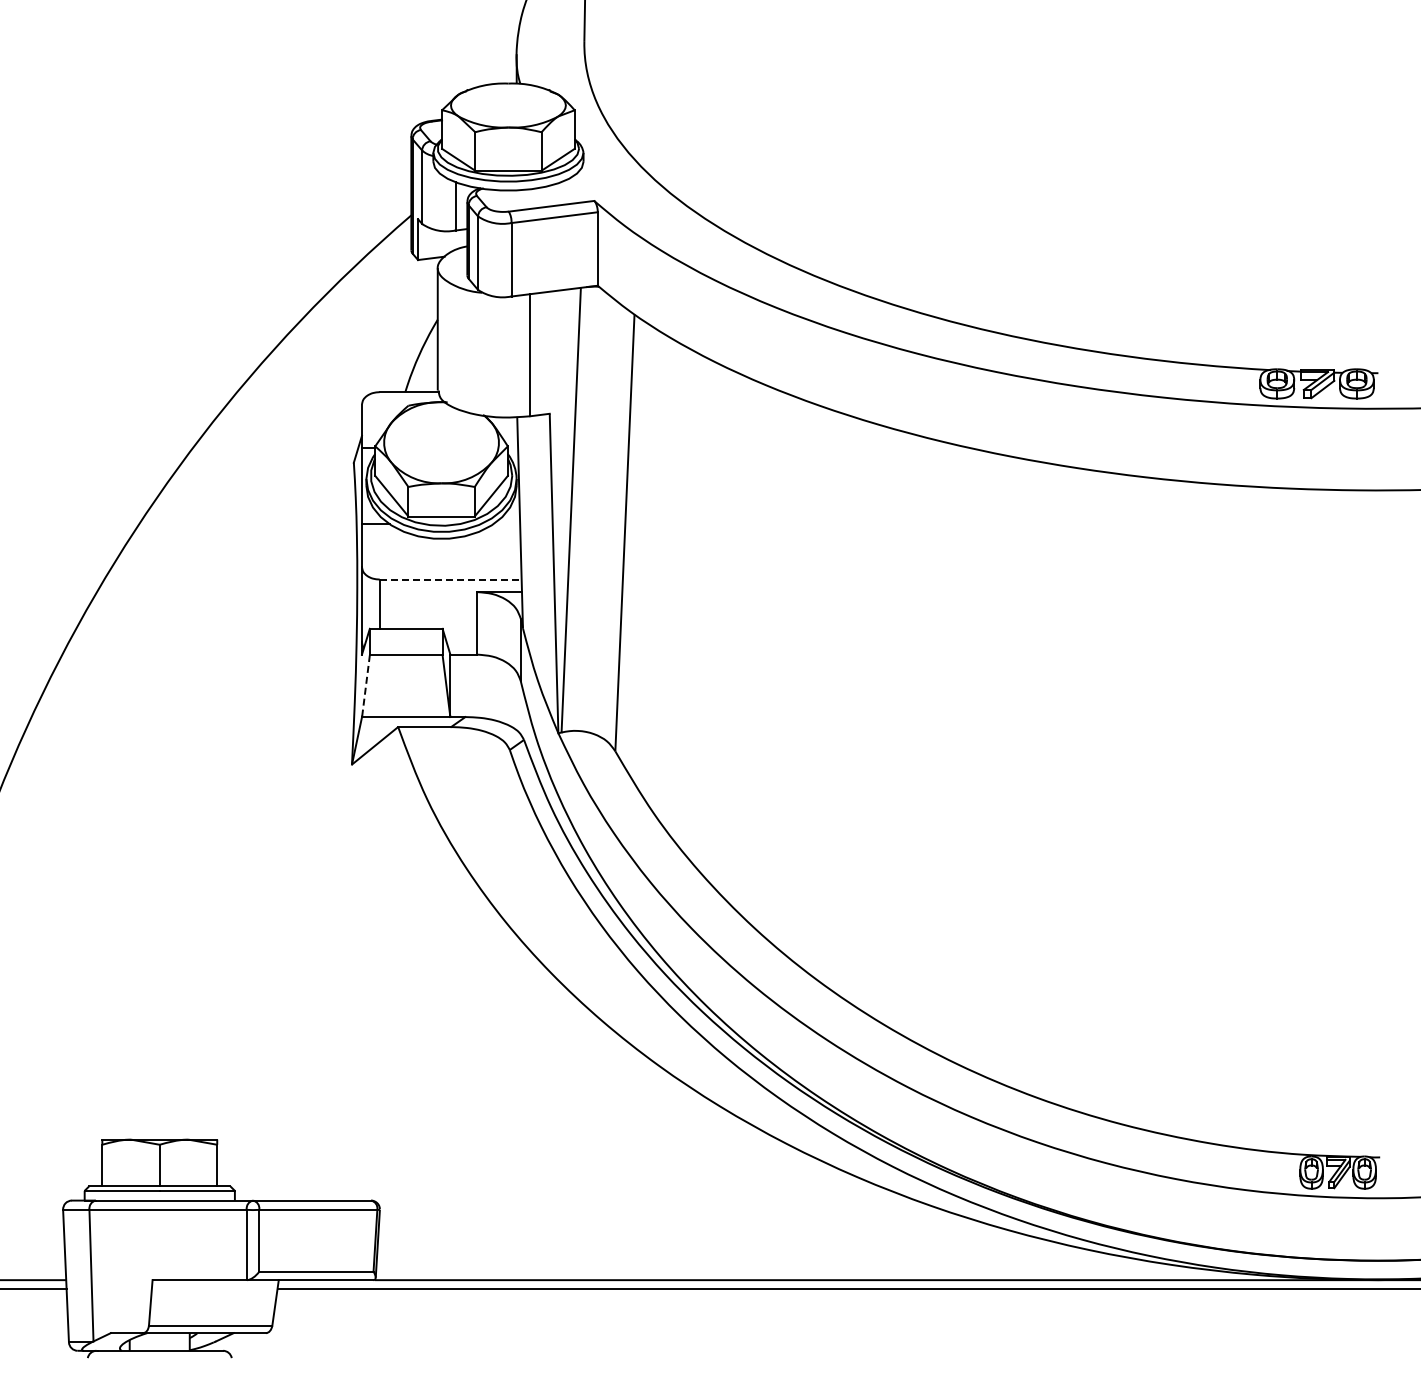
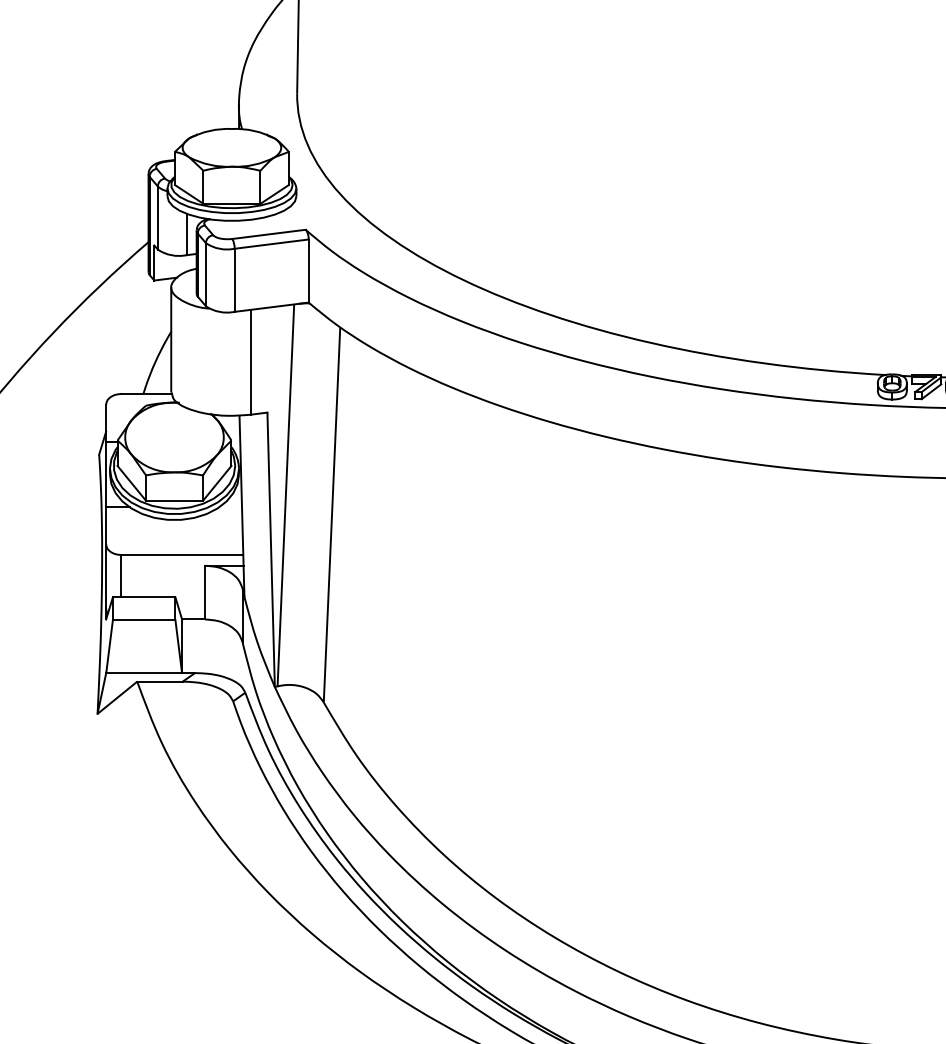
line: (450, 579) -> (182, 554), dashed -> solid
line: (366, 685) -> (110, 645), dashed -> solid

